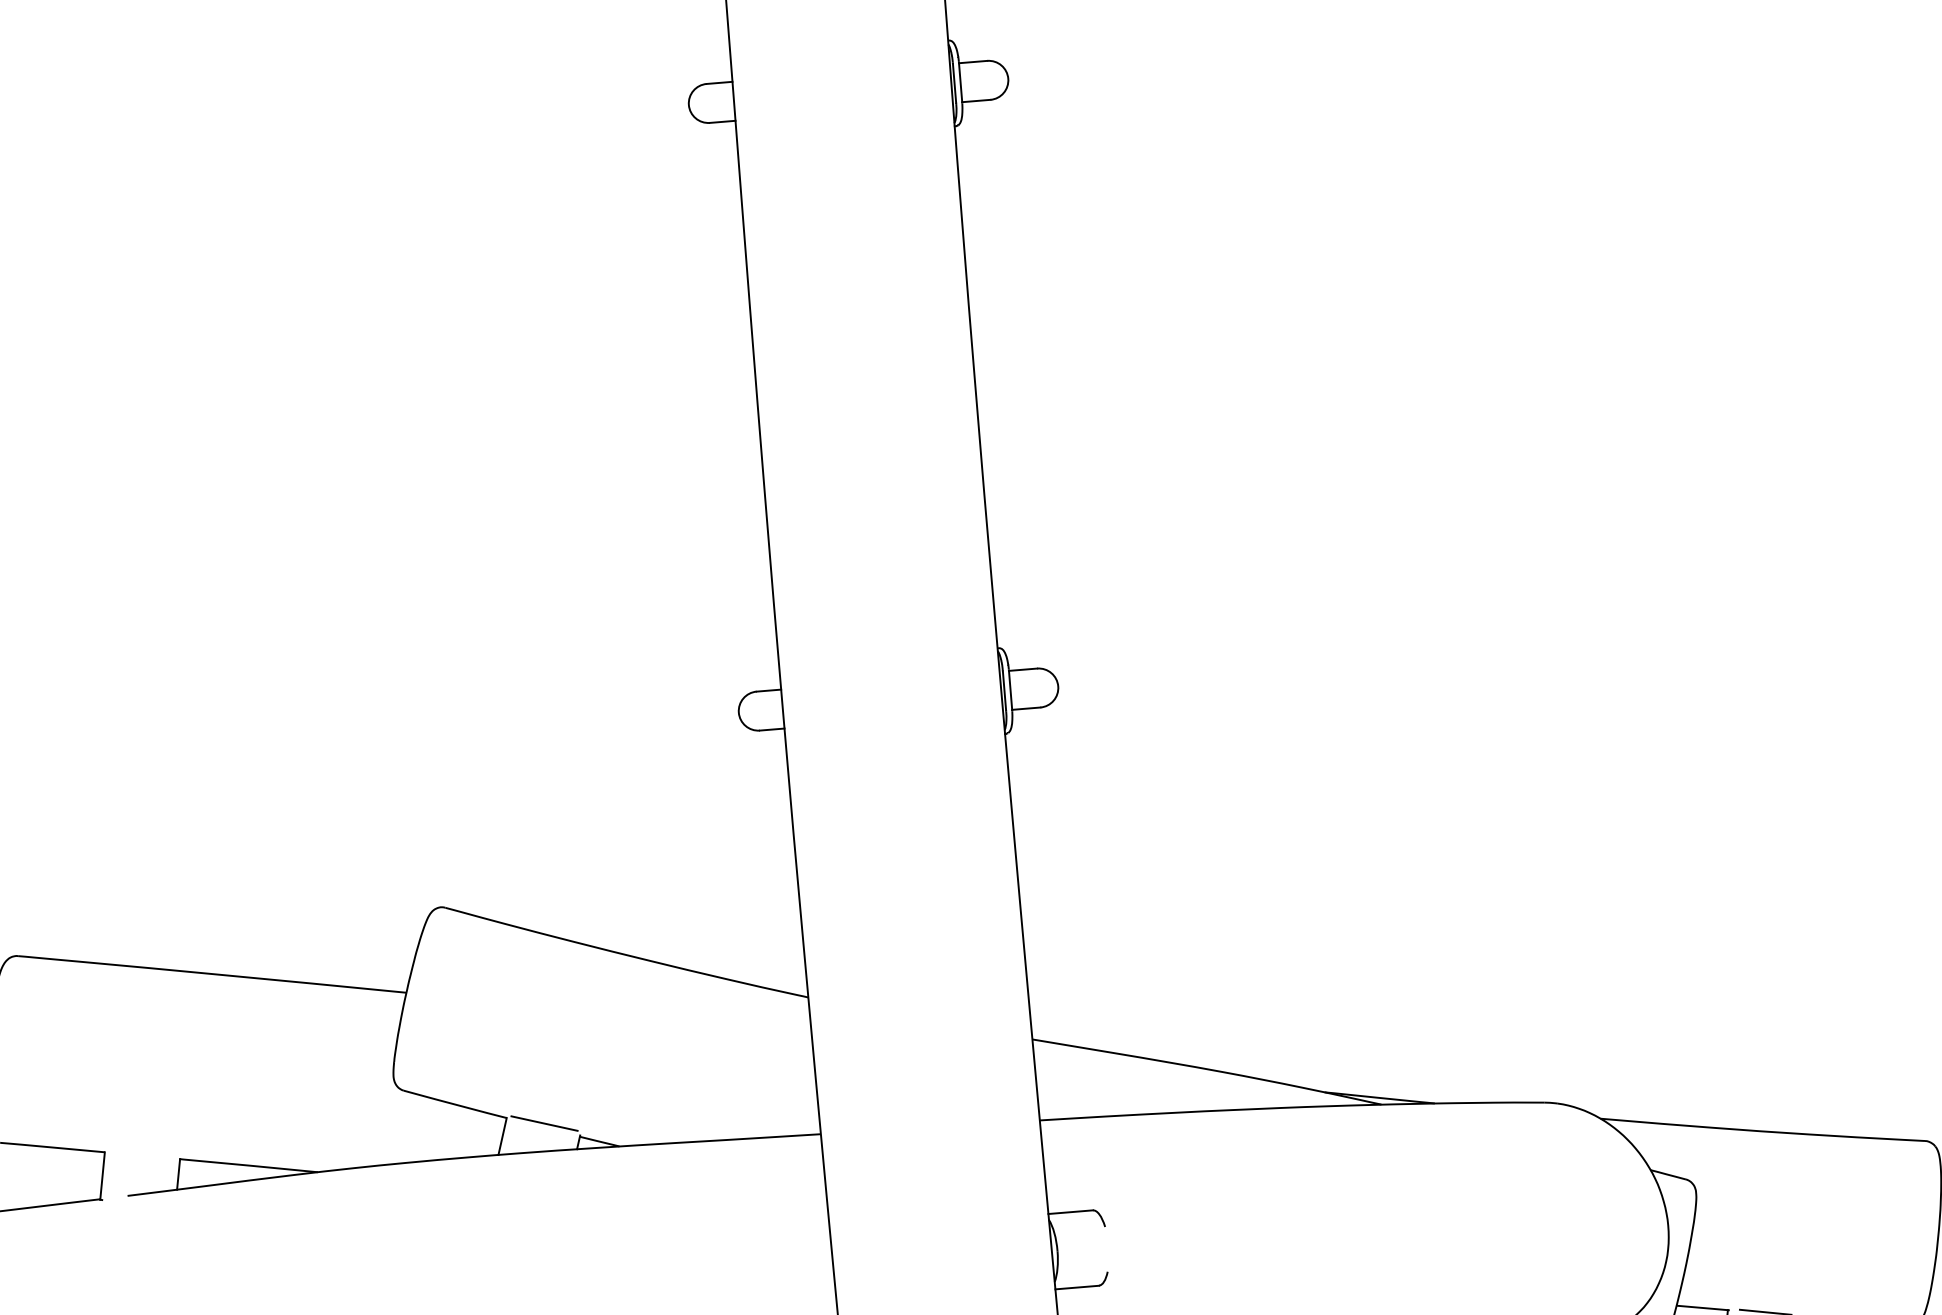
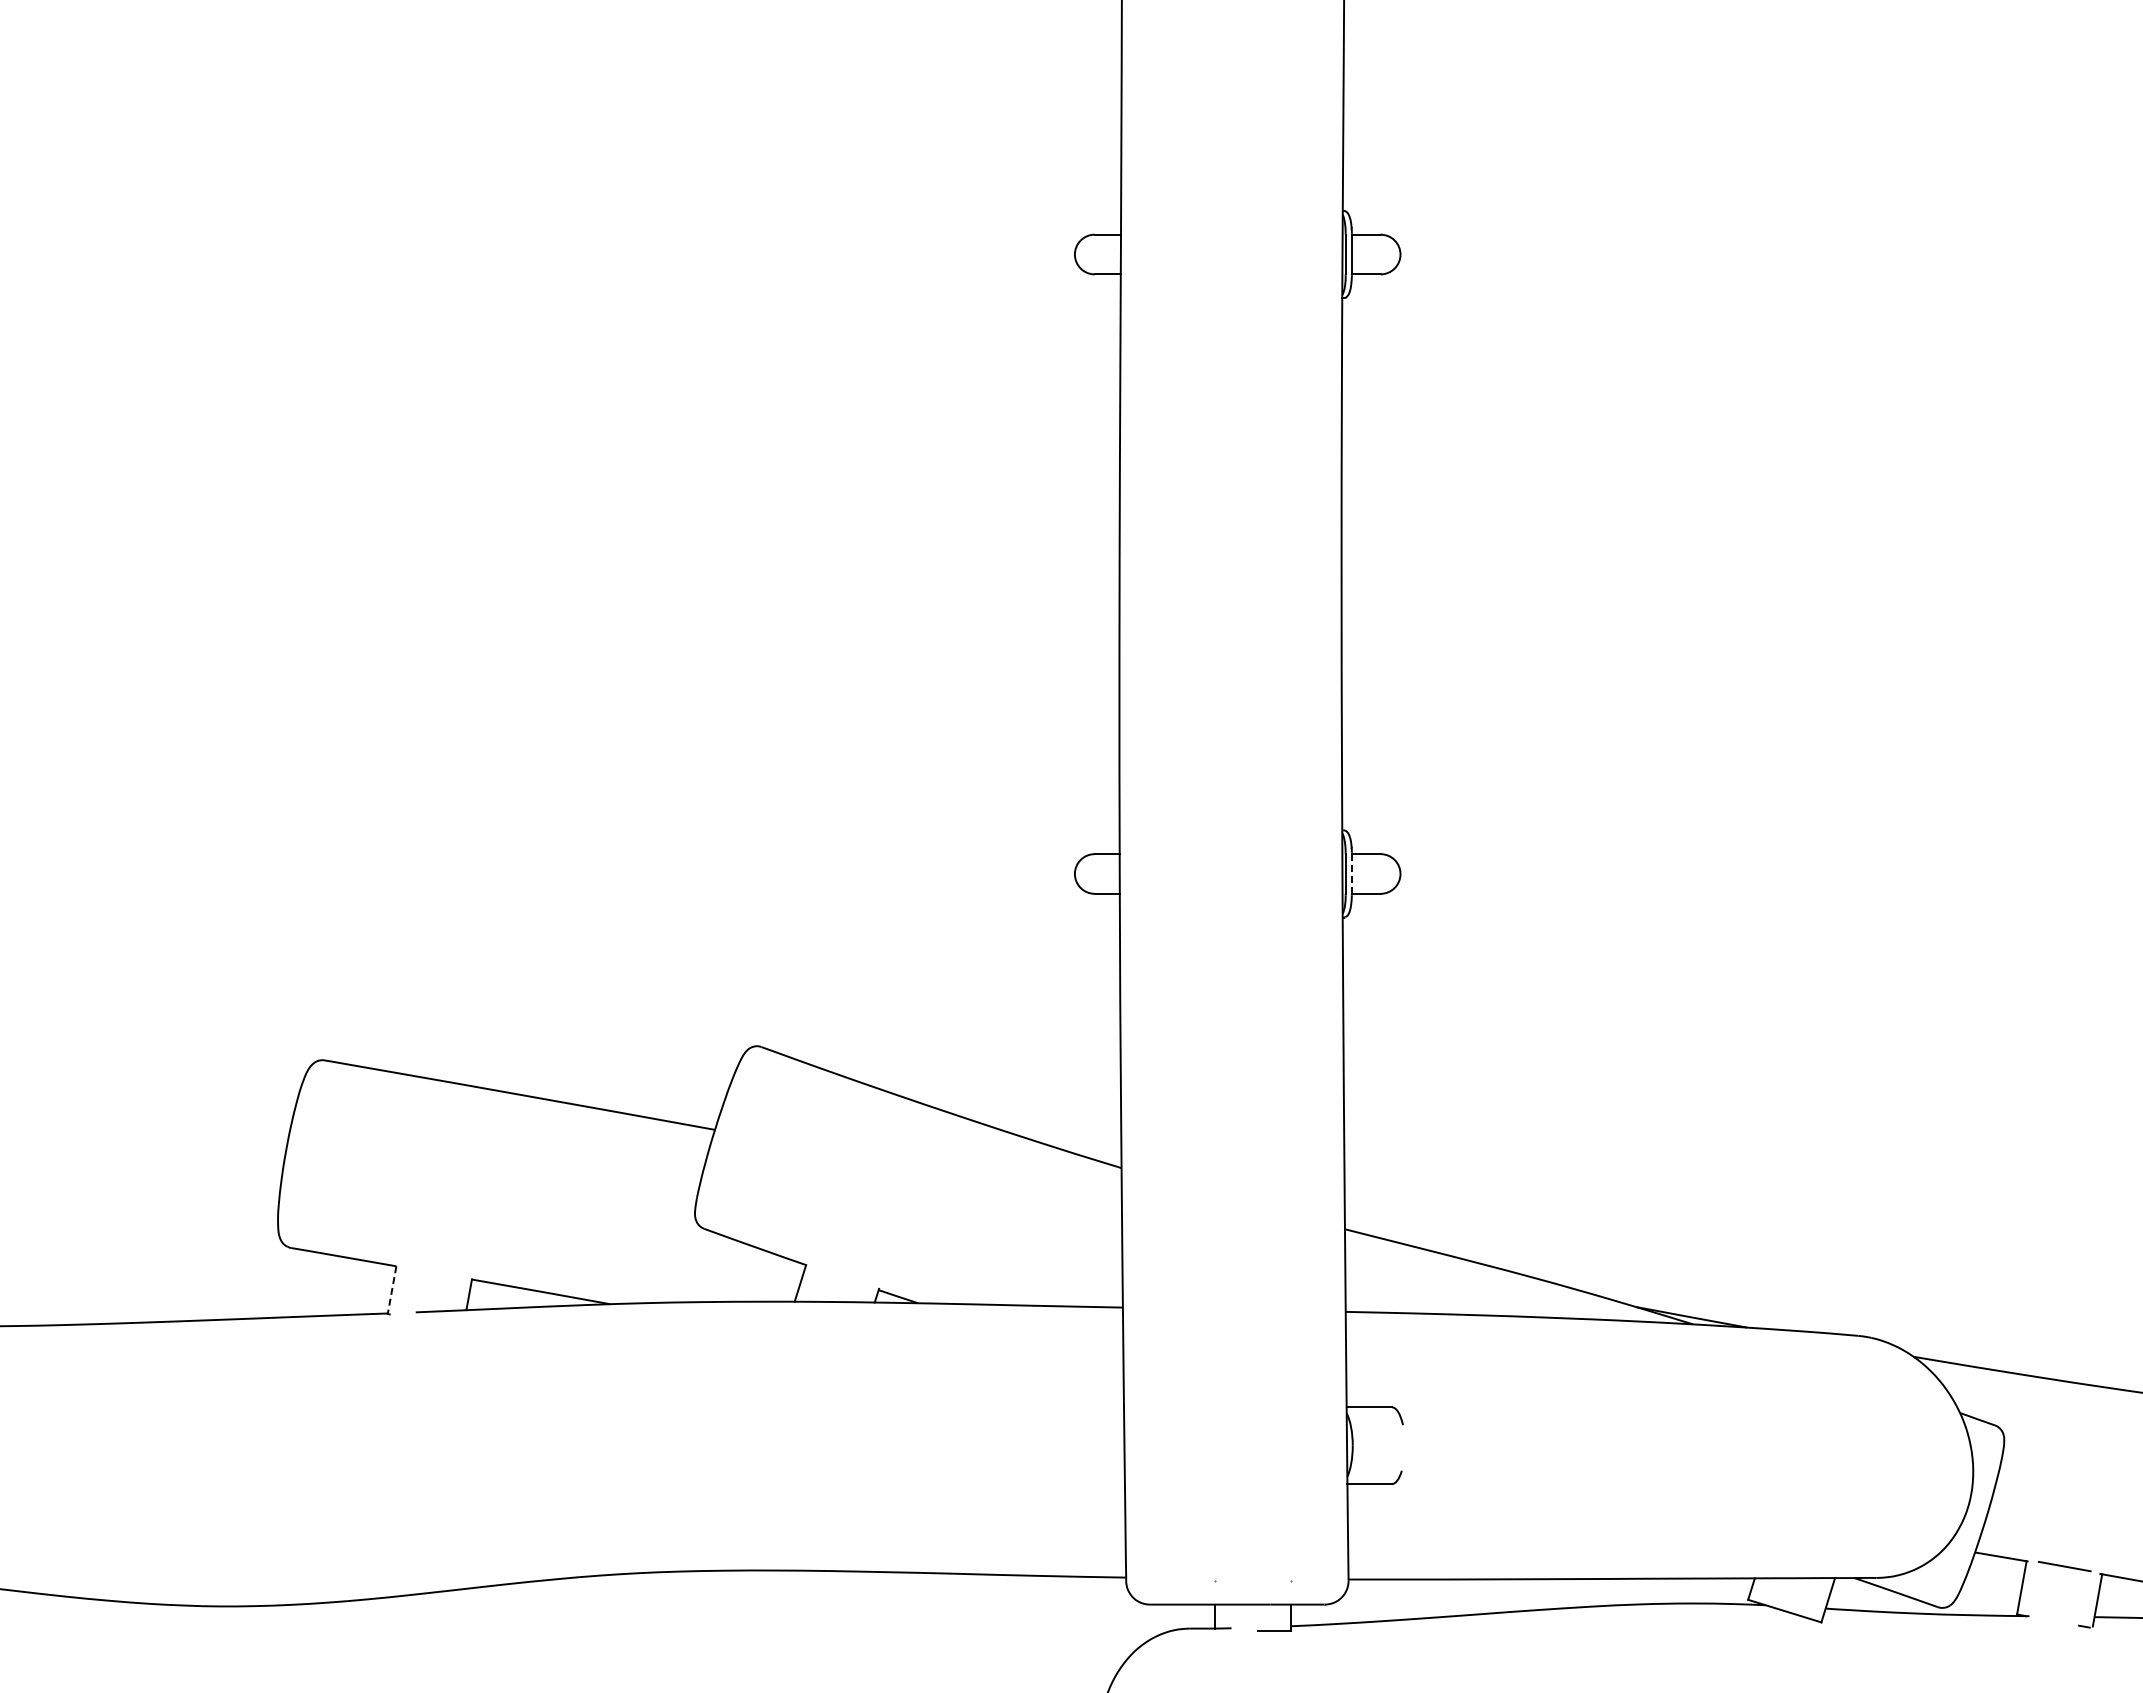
line: (1010, 689) -> (1351, 873), solid -> dashed
line: (544, 1123) -> (843, 1273), removed
line: (103, 1176) -> (392, 1290), solid -> dashed

